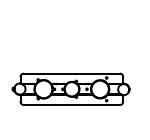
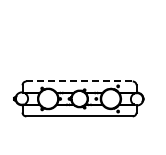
line: (72, 73) -> (80, 81), solid -> dashed

